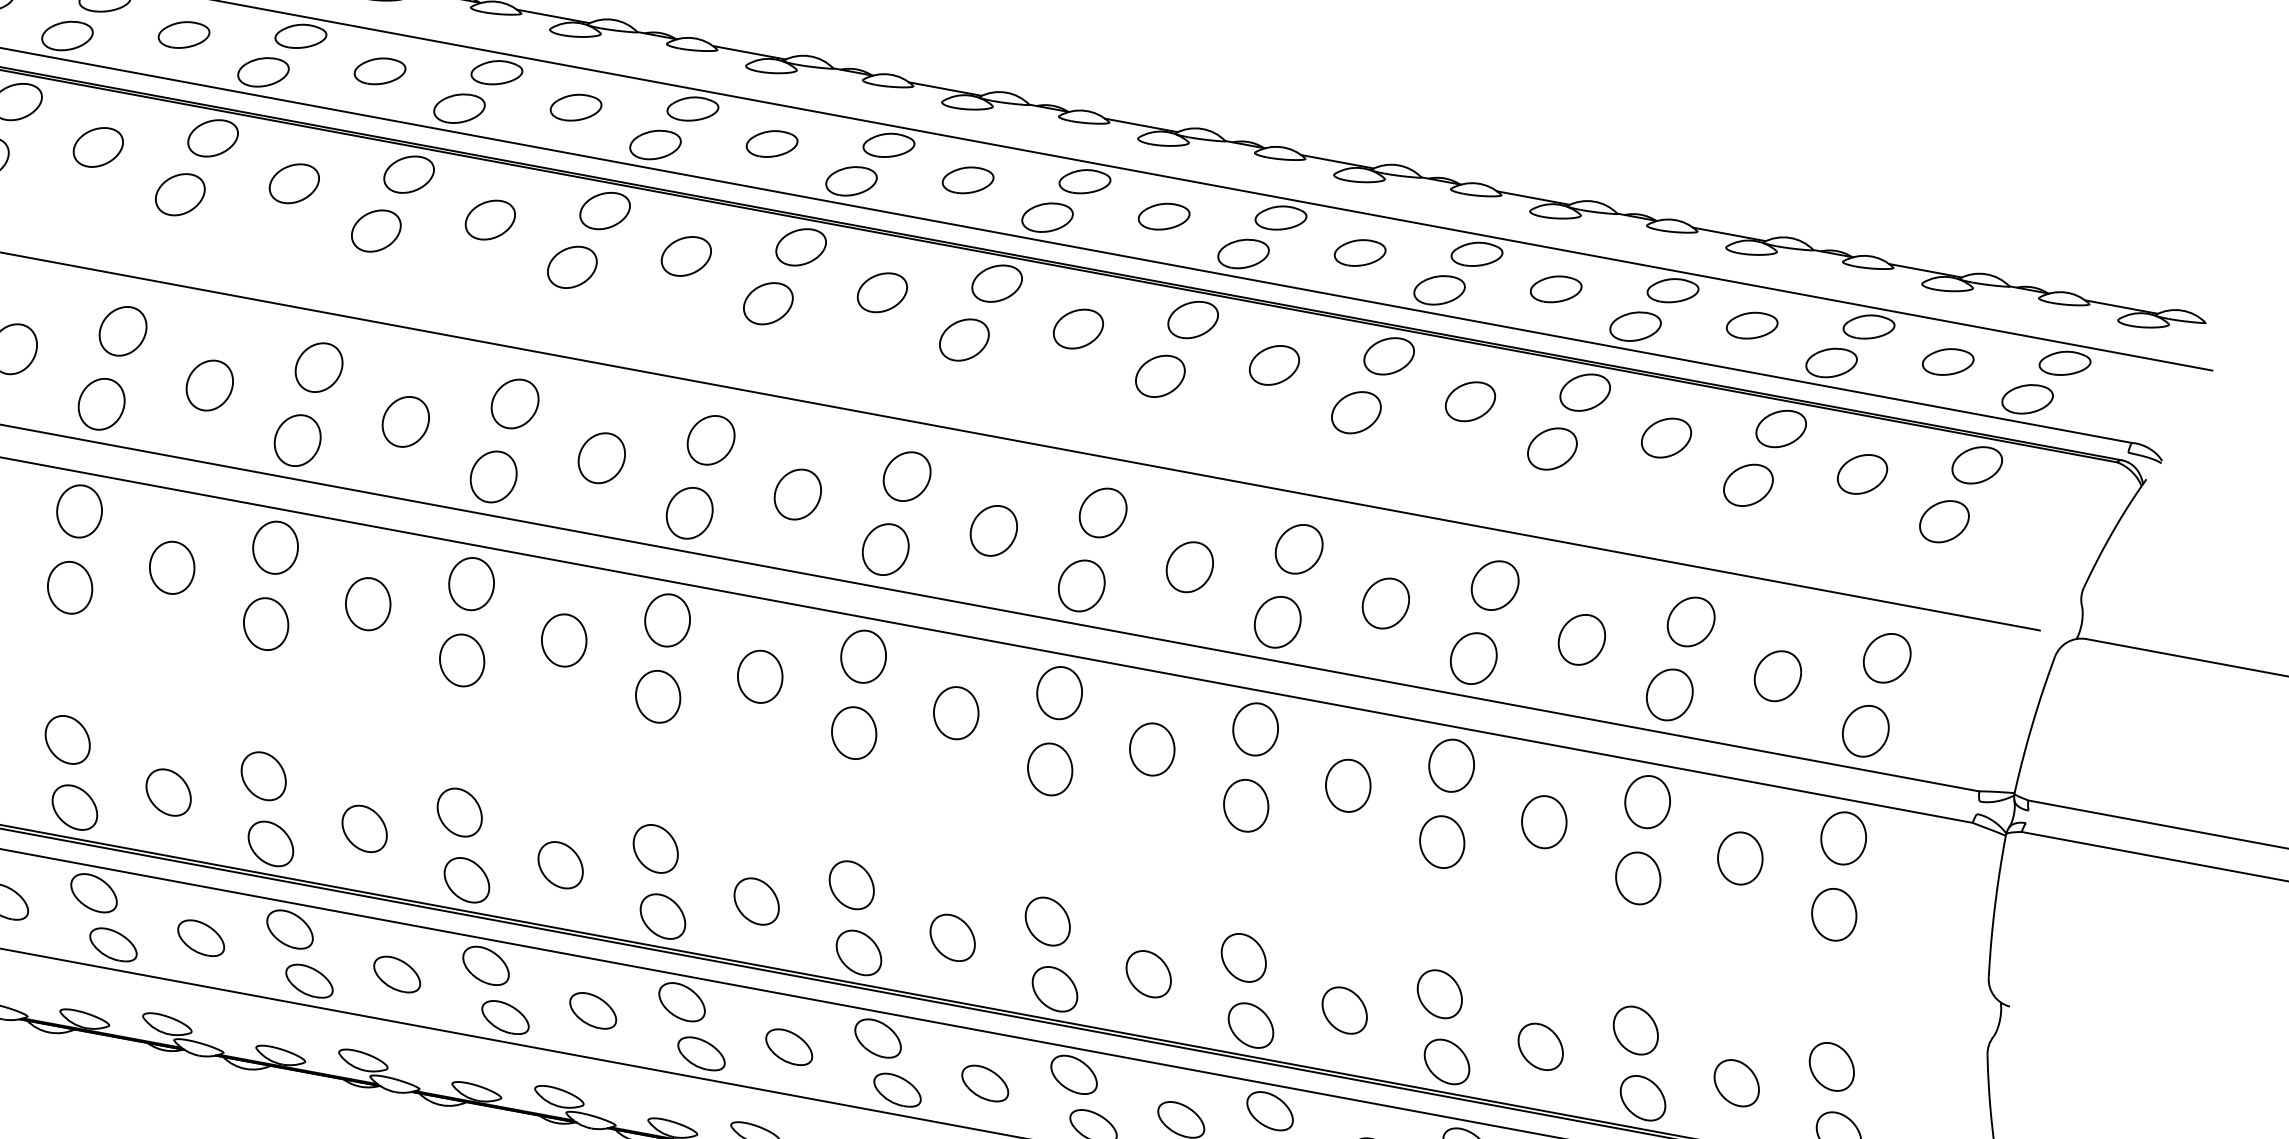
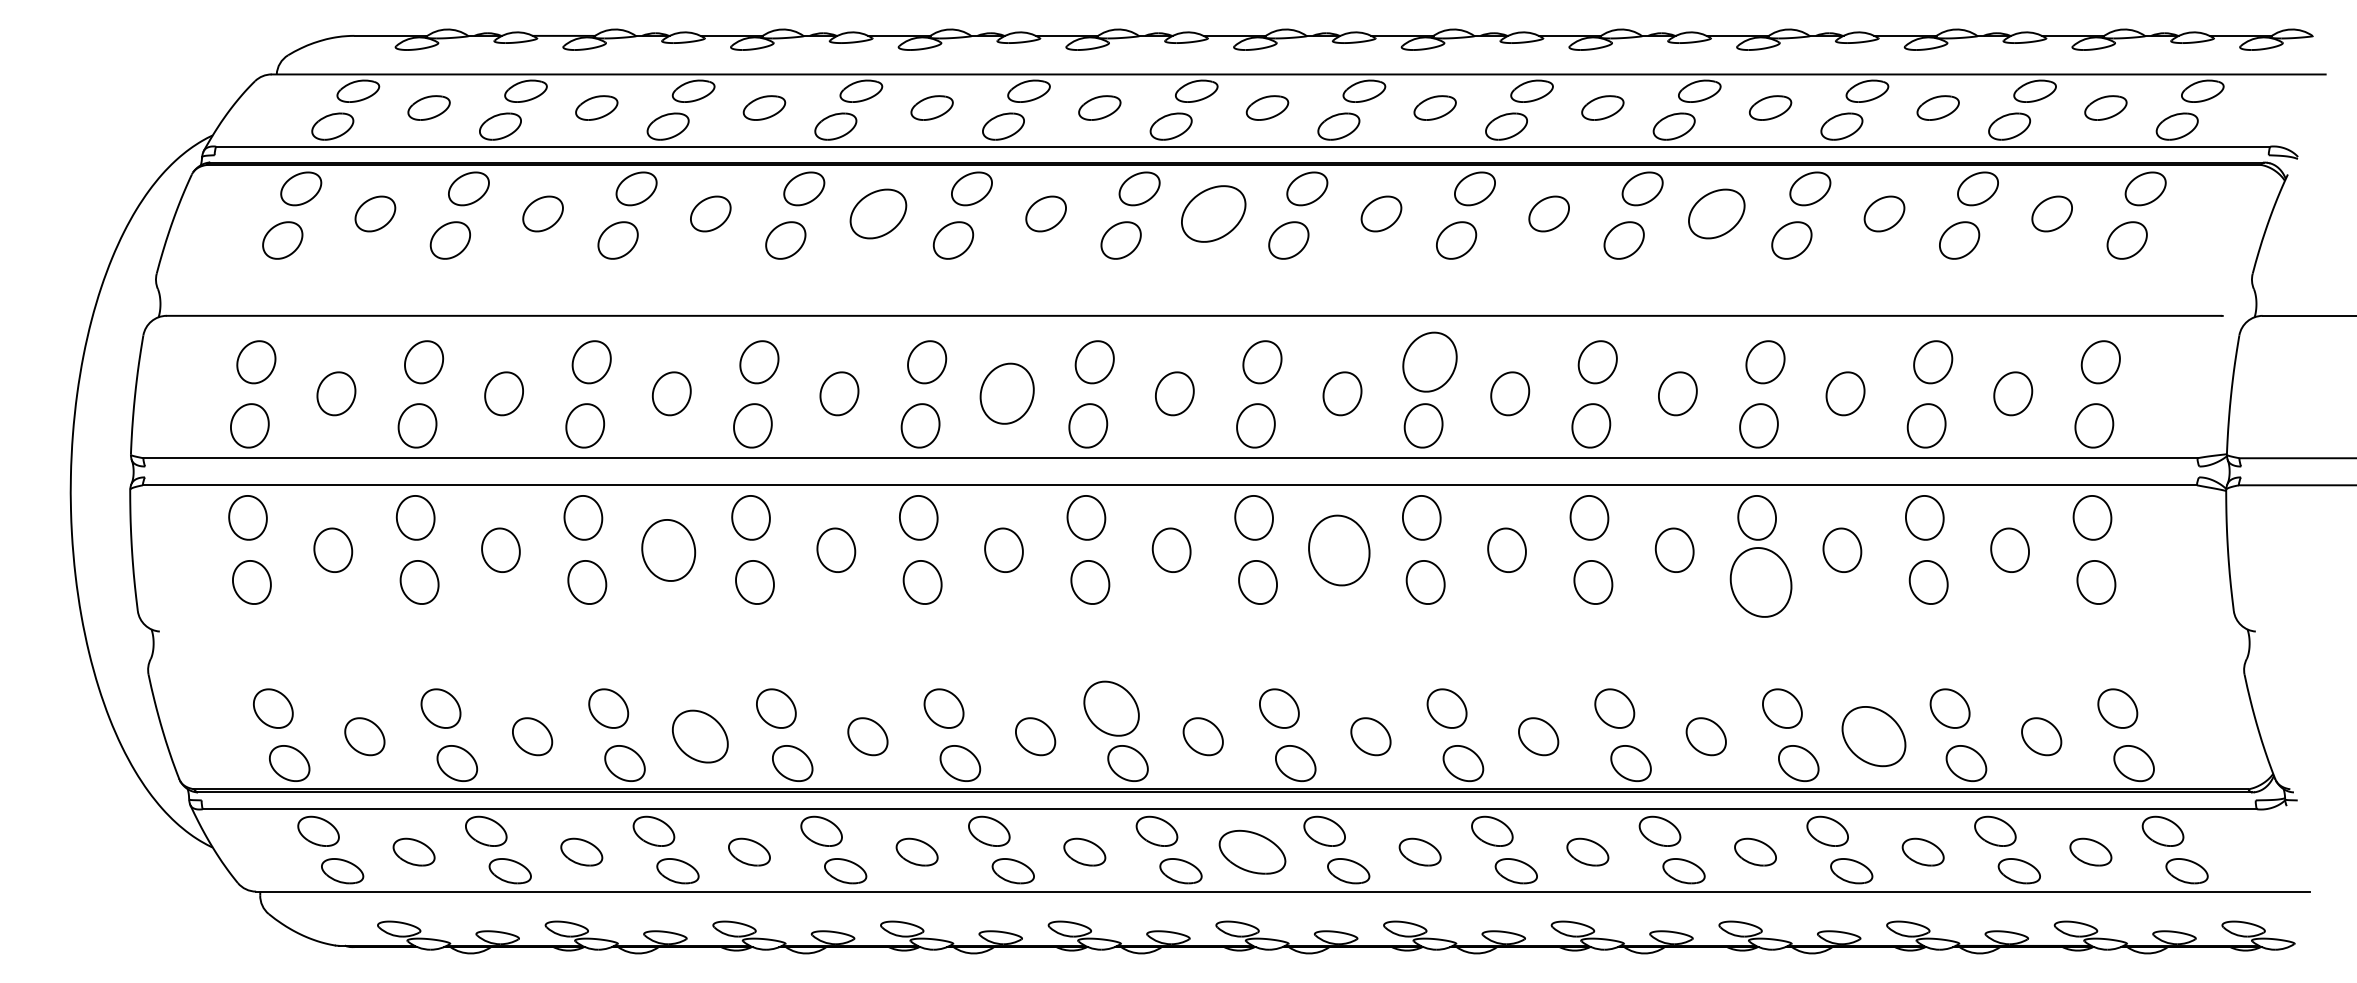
part: (490, 219) -> (878, 213), size x1.4
part: (882, 292) -> (1213, 213), size x1.6
part: (1470, 401) -> (1716, 213), size x1.4
part: (601, 457) -> (1006, 393), size x1.4
part: (1103, 513) -> (1430, 362), size x1.4
part: (172, 566) -> (668, 549), size x1.4
part: (956, 712) -> (1339, 549), size x1.6
part: (167, 792) -> (699, 736), size x1.4
part: (1441, 841) -> (1760, 582), size x1.6
part: (655, 848) -> (1111, 708), size x1.4
part: (789, 1046) -> (1252, 851), size x1.6
part: (1540, 1046) -> (1873, 736), size x1.6

